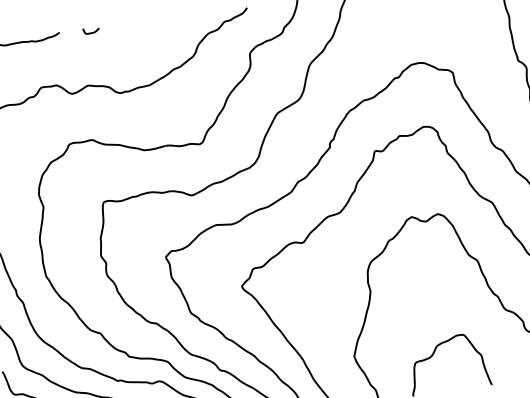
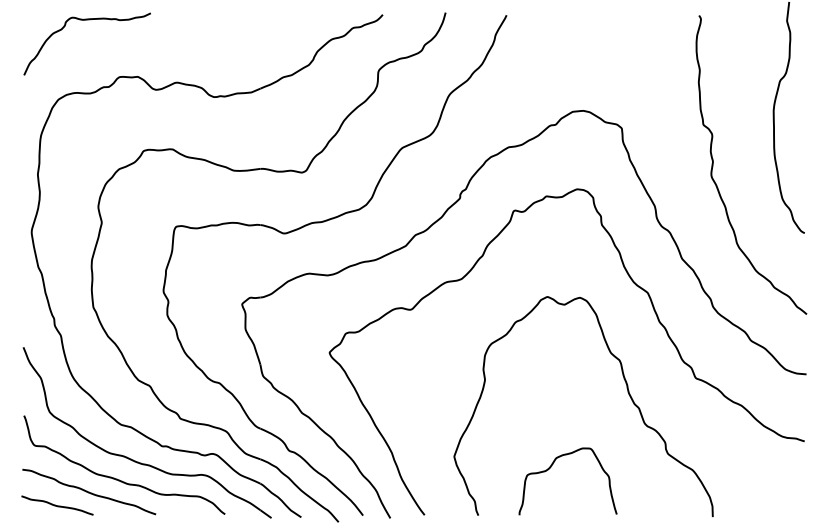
curve: (91, 32) -> (189, 18), removed

